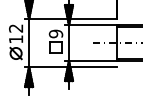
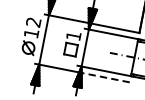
text: (55, 33) -> (73, 35), 9 -> 1
line: (93, 67) -> (105, 78), solid -> dashed

